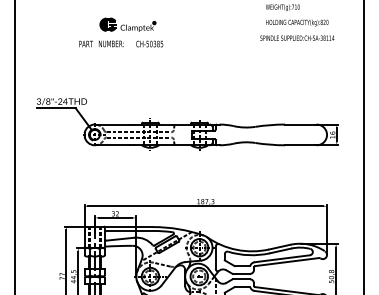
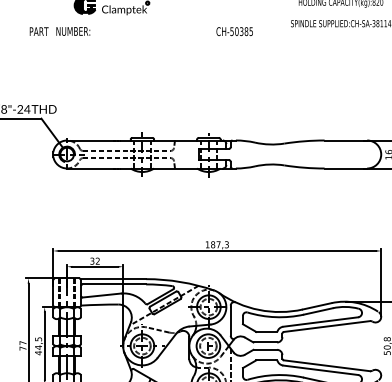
text: (101, 43) -> (59, 30), moved
text: (149, 43) -> (234, 30), moved

